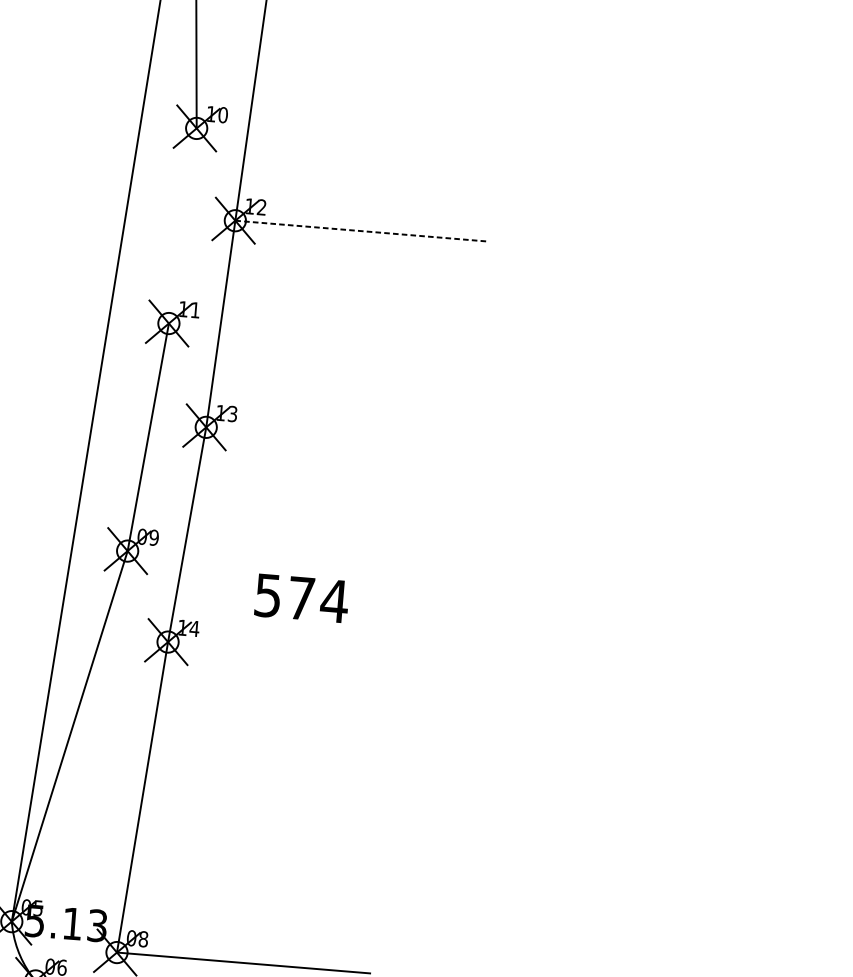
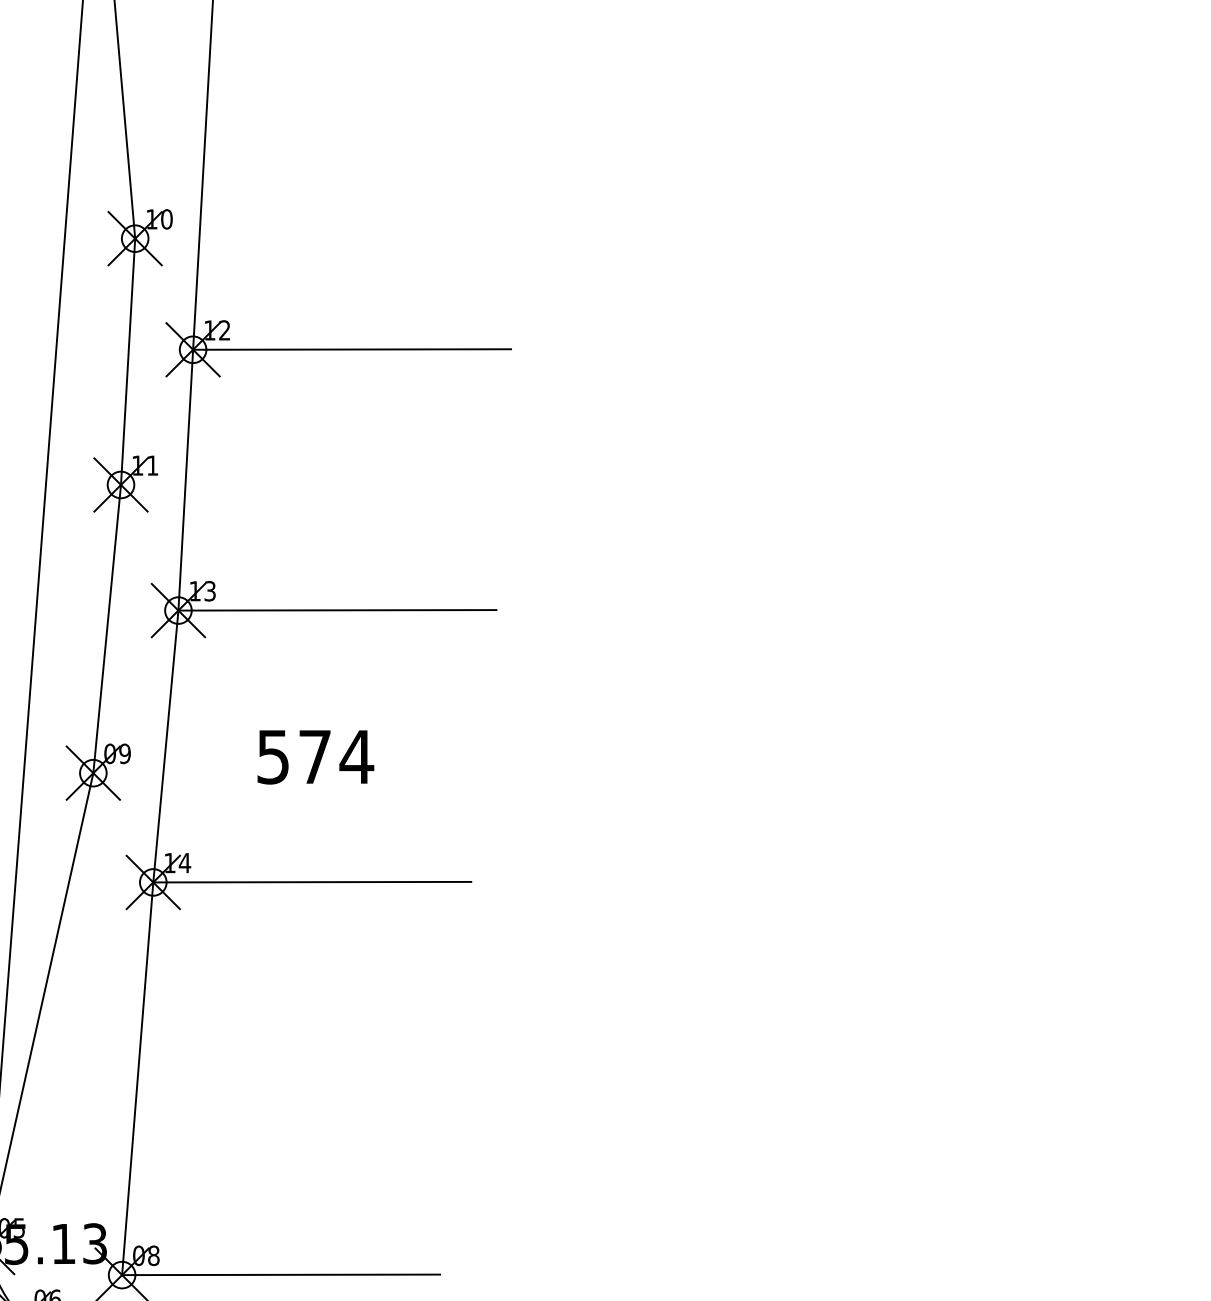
line: (183, 225) -> (128, 361), added
line: (362, 231) -> (352, 349), dashed -> solid
line: (332, 437) -> (337, 610), added
text: (301, 598) -> (315, 757), moved
line: (294, 651) -> (312, 881), added

